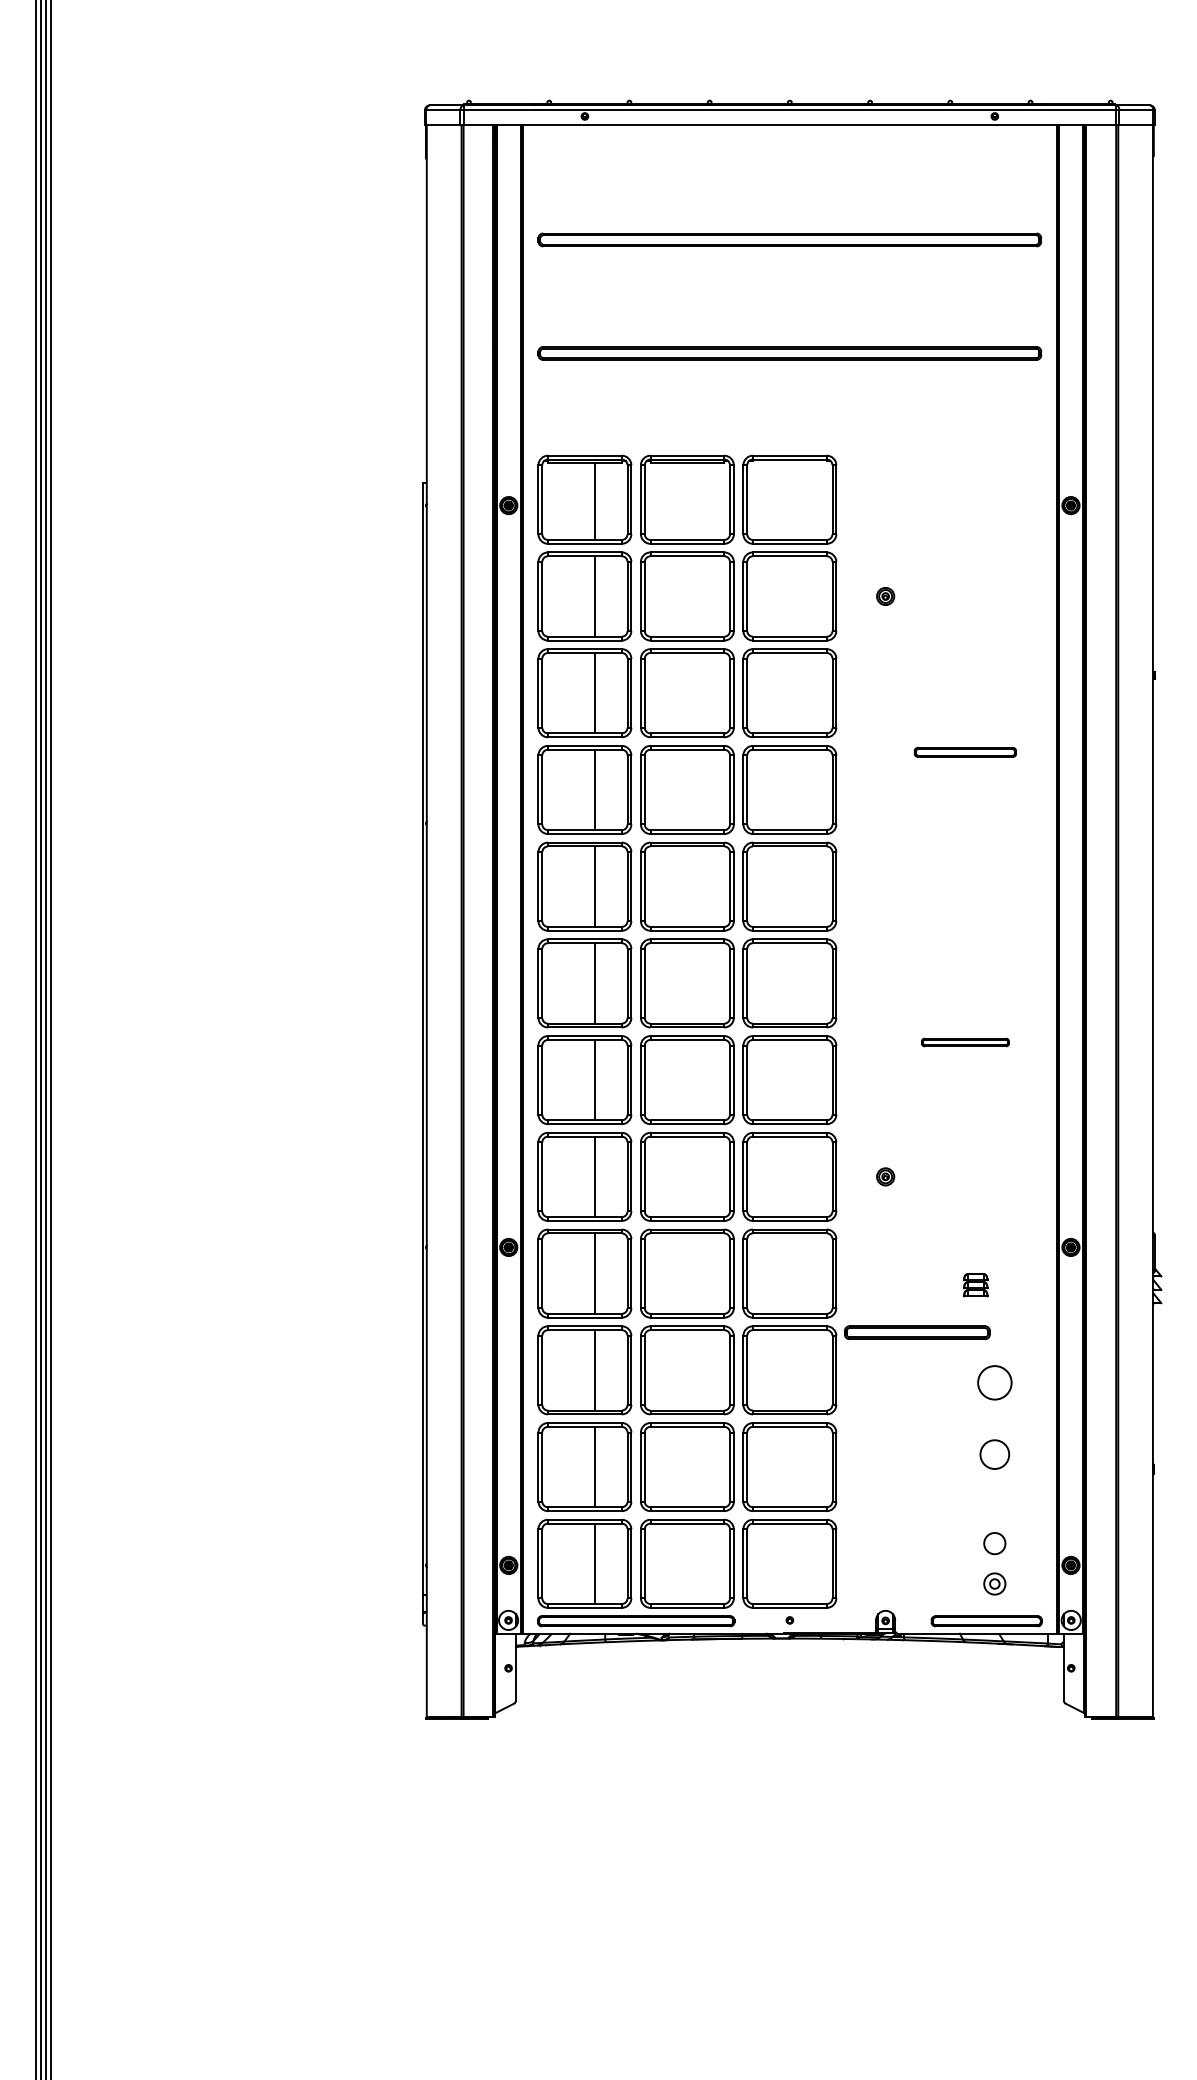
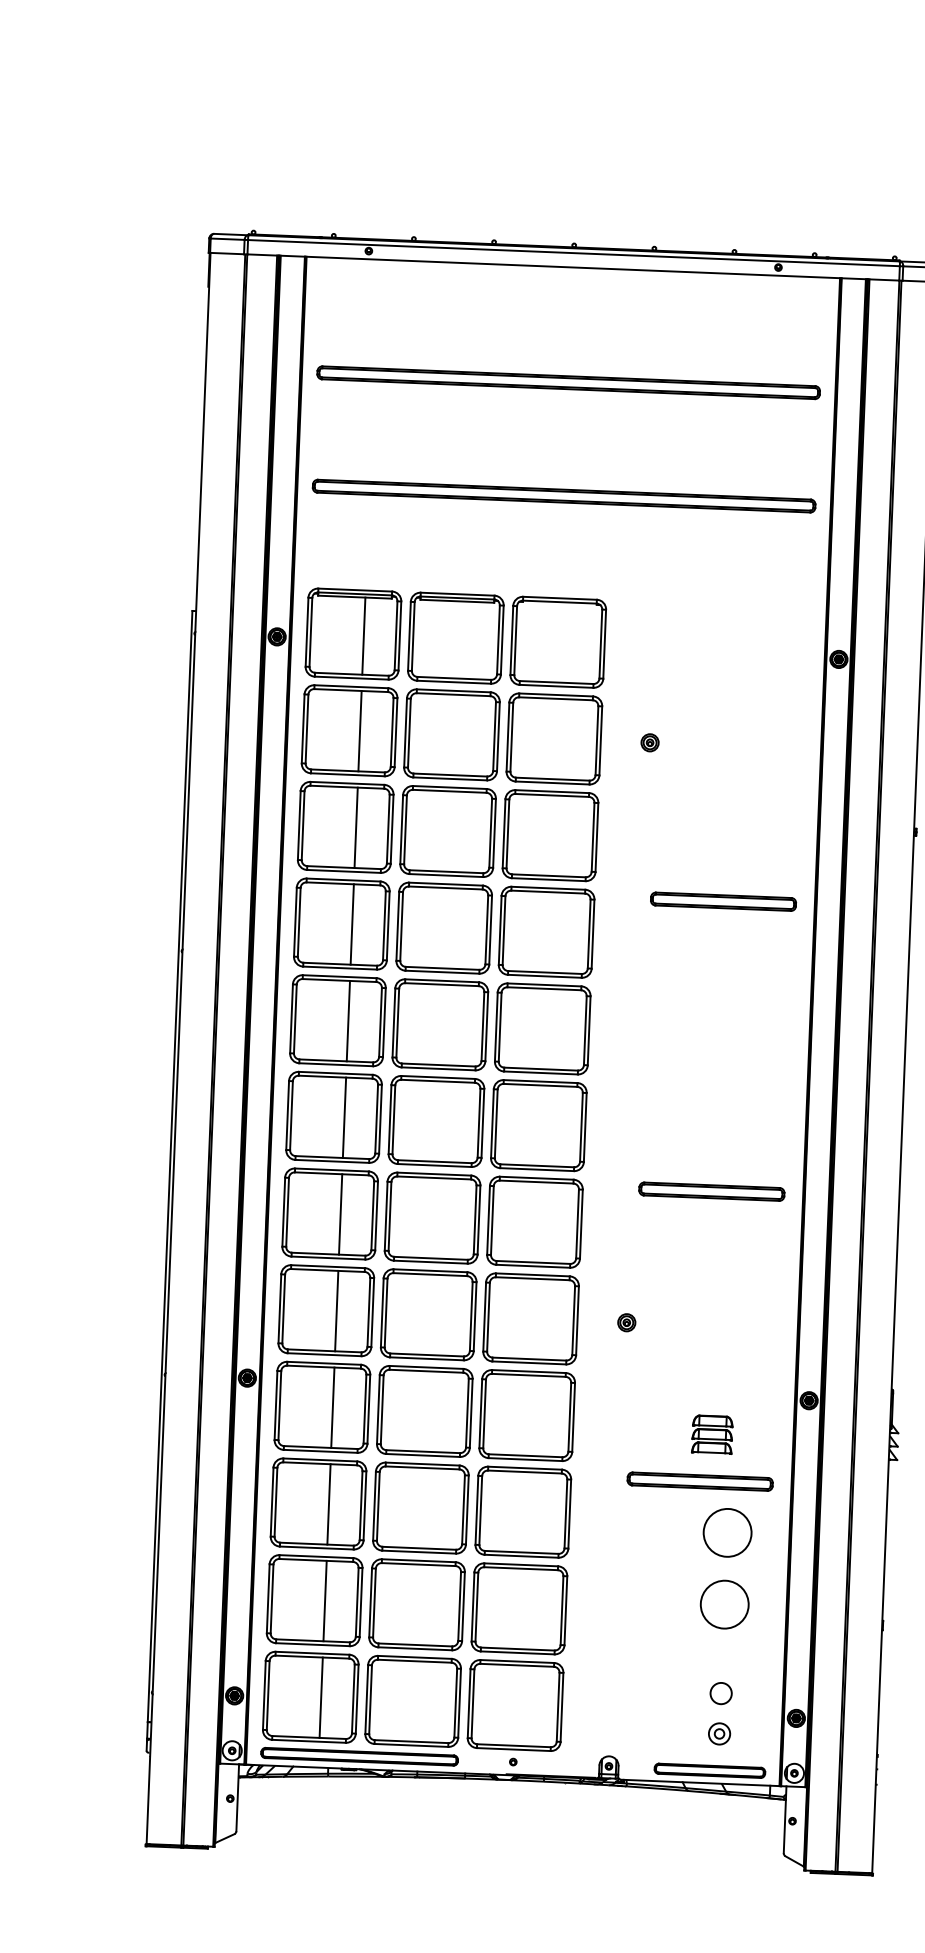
part: (965, 752) -> (723, 901), size x1.43
part: (965, 1042) -> (711, 1191), size x1.67
part: (975, 1284) -> (712, 1433), size x1.67
part: (917, 1332) -> (700, 1481), moved
circle: (994, 1382) -> (727, 1532), size x1.43
circle: (994, 1454) -> (724, 1604), size x1.67

